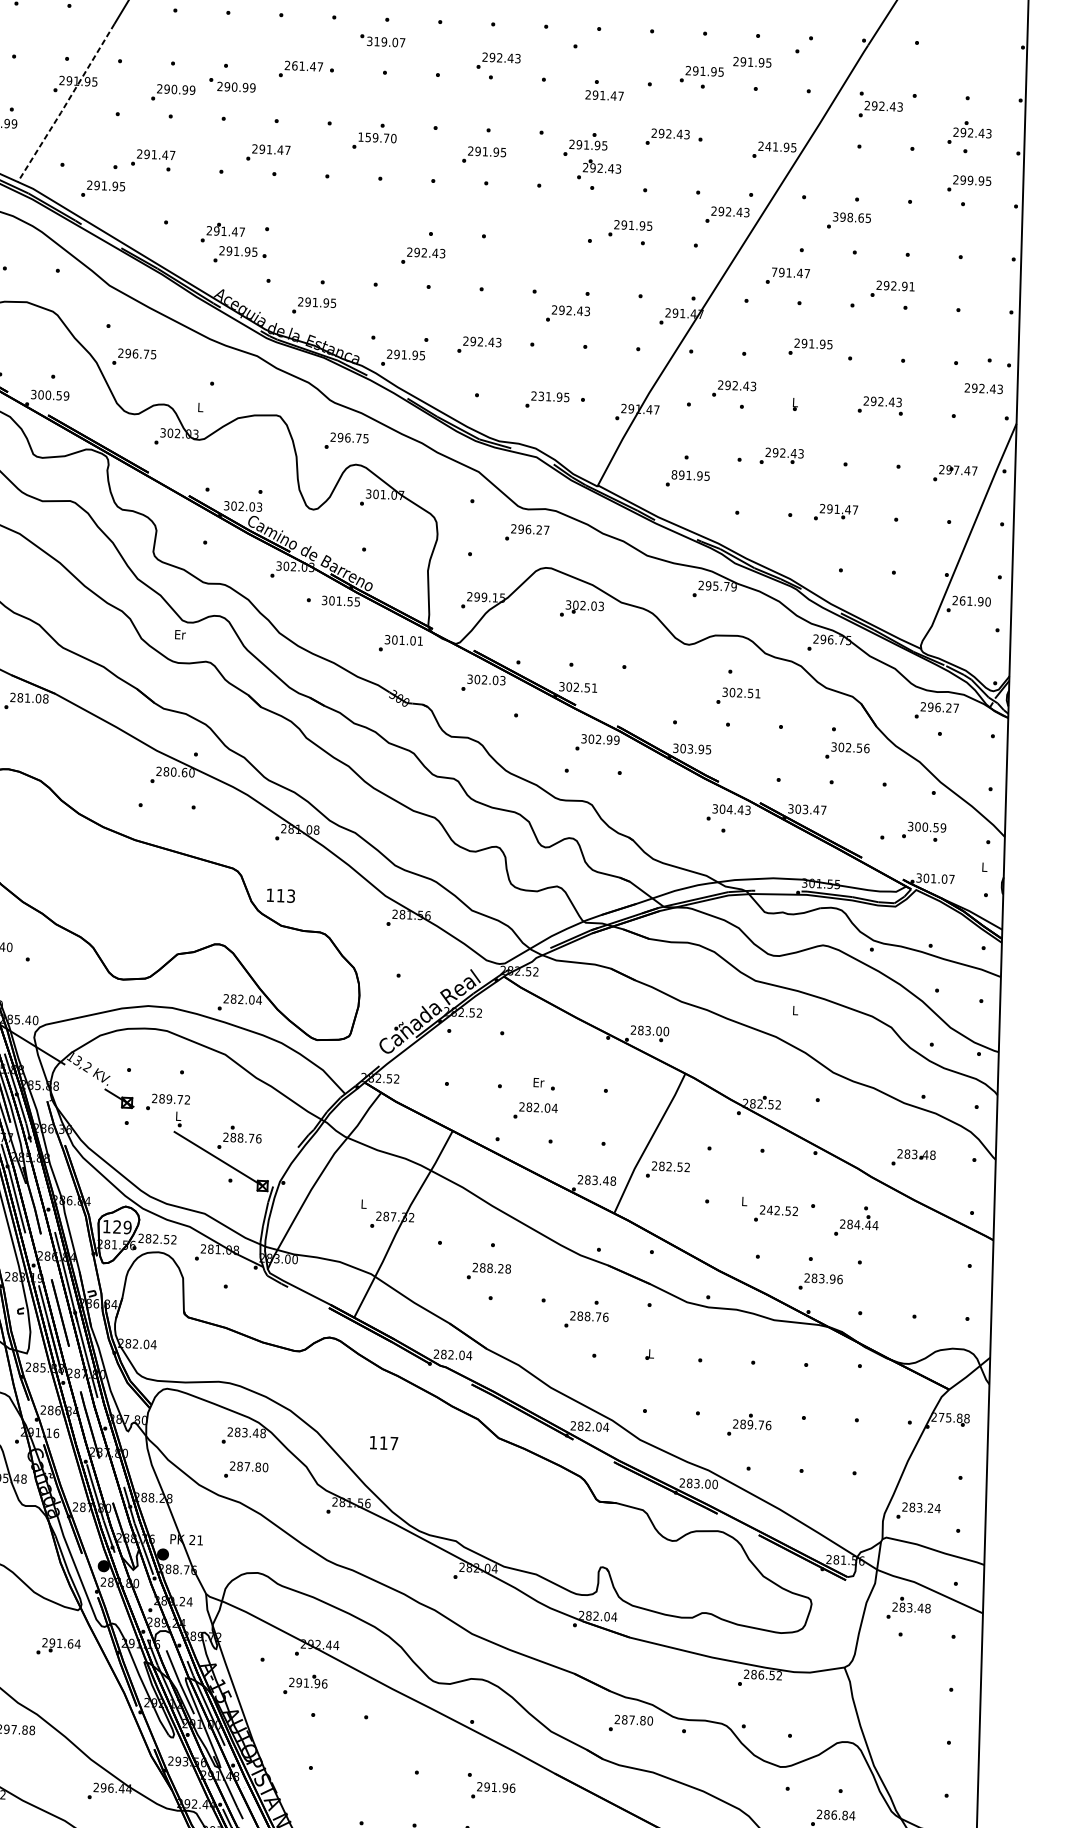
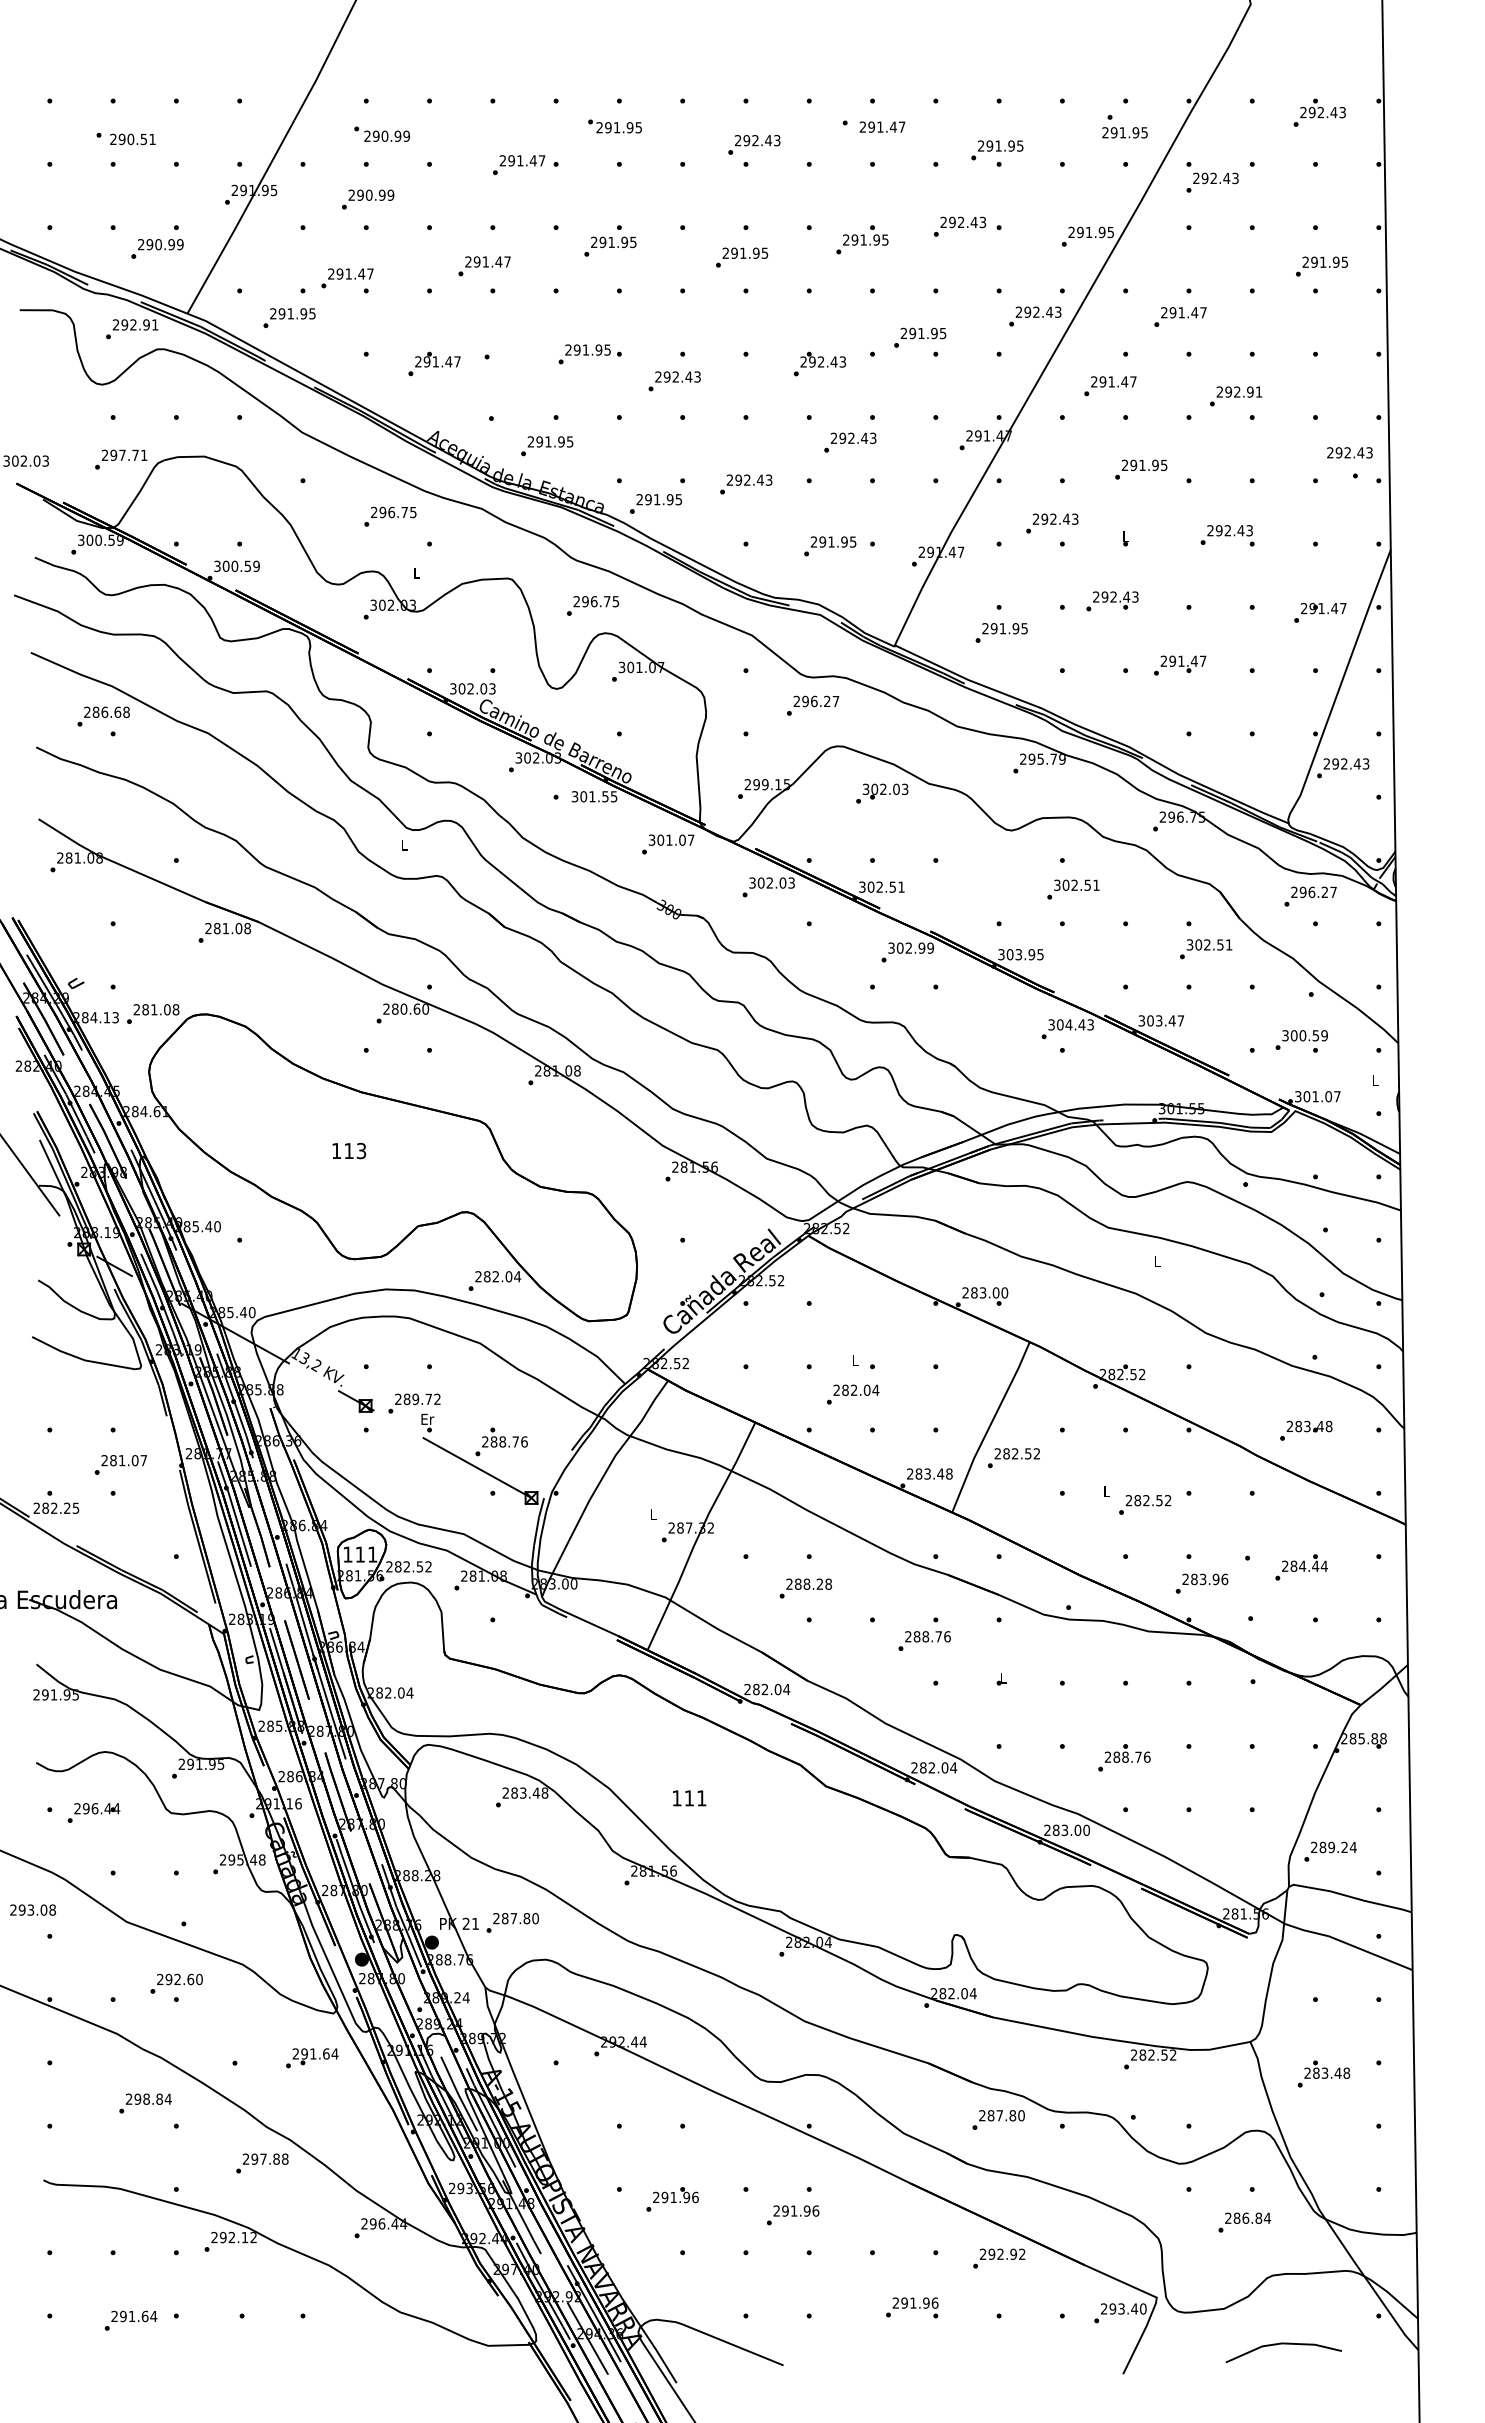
text: (385, 41) -> (618, 127), 319.07 -> 291.95
text: (752, 62) -> (1124, 132), moved
text: (294, 65) -> (511, 160), 261.47 -> 291.47
text: (232, 84) -> (382, 133), moved
text: (604, 95) -> (882, 126), moved
line: (66, 104) -> (241, 218), dashed -> solid
text: (969, 132) -> (1319, 112), moved
text: (377, 137) -> (613, 242), 159.70 -> 291.95
text: (767, 146) -> (1079, 232), 241.95 -> 291.95
text: (599, 169) -> (820, 363), moved
text: (969, 179) -> (1322, 261), 299.95 -> 291.95
text: (851, 217) -> (1183, 312), 398.65 -> 291.47
text: (239, 255) -> (589, 354), moved
text: (774, 271) -> (1094, 381), 791.47 -> 291.47
text: (134, 357) -> (390, 516), moved
text: (983, 388) -> (1349, 452), moved
text: (541, 395) -> (822, 541), 231.95 -> 291.95
text: (956, 470) -> (1321, 608), 297.47 -> 291.47
text: (674, 474) -> (985, 628), 891.95 -> 291.95
text: (975, 601) -> (1350, 763), 261.90 -> 292.43
text: (180, 634) -> (404, 844), Er -> L
text: (420, 640) -> (691, 839), 301.01 -> 301.07
text: (866, 748) -> (1228, 944), 302.56 -> 302.51
text: (281, 896) -> (349, 1151), moved
text: (538, 1082) -> (855, 1360), Er -> L
text: (178, 1115) -> (427, 1418), L -> Er
text: (769, 1210) -> (1137, 1500), 242.52 -> 282.52
text: (856, 1225) -> (1301, 1567), moved
text: (122, 1227) -> (366, 1554), 129 -> 111
text: (941, 1417) -> (1352, 1738), 275.88 -> 285.88
text: (750, 1424) -> (1125, 1756), 289.76 -> 288.76
text: (393, 1443) -> (701, 1798), 117 -> 111
text: (246, 1469) -> (512, 1922), moved
text: (919, 1506) -> (1331, 1846), 283.24 -> 289.24
text: (908, 1607) -> (1323, 2073), moved
text: (761, 1674) -> (1151, 2054), 286.52 -> 282.52
text: (305, 1684) -> (672, 2199), moved
text: (493, 1791) -> (793, 2215), moved

